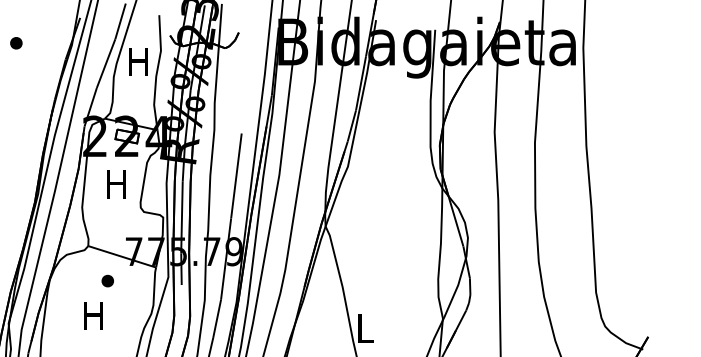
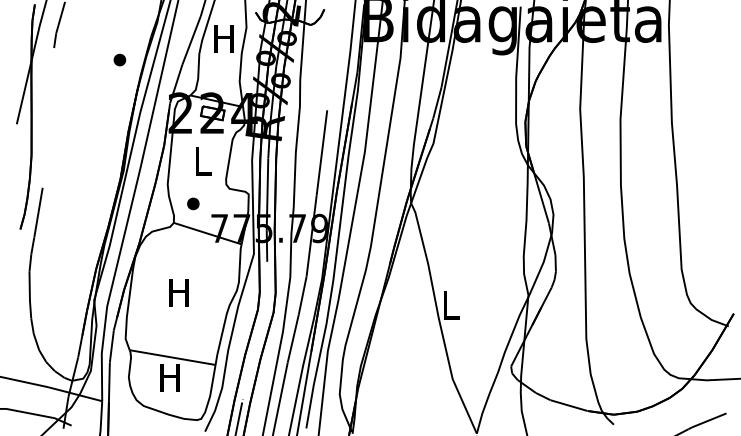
part: (15, 42) -> (119, 59), moved
text: (115, 184) -> (201, 161), H -> L
part: (107, 280) -> (193, 203), moved

